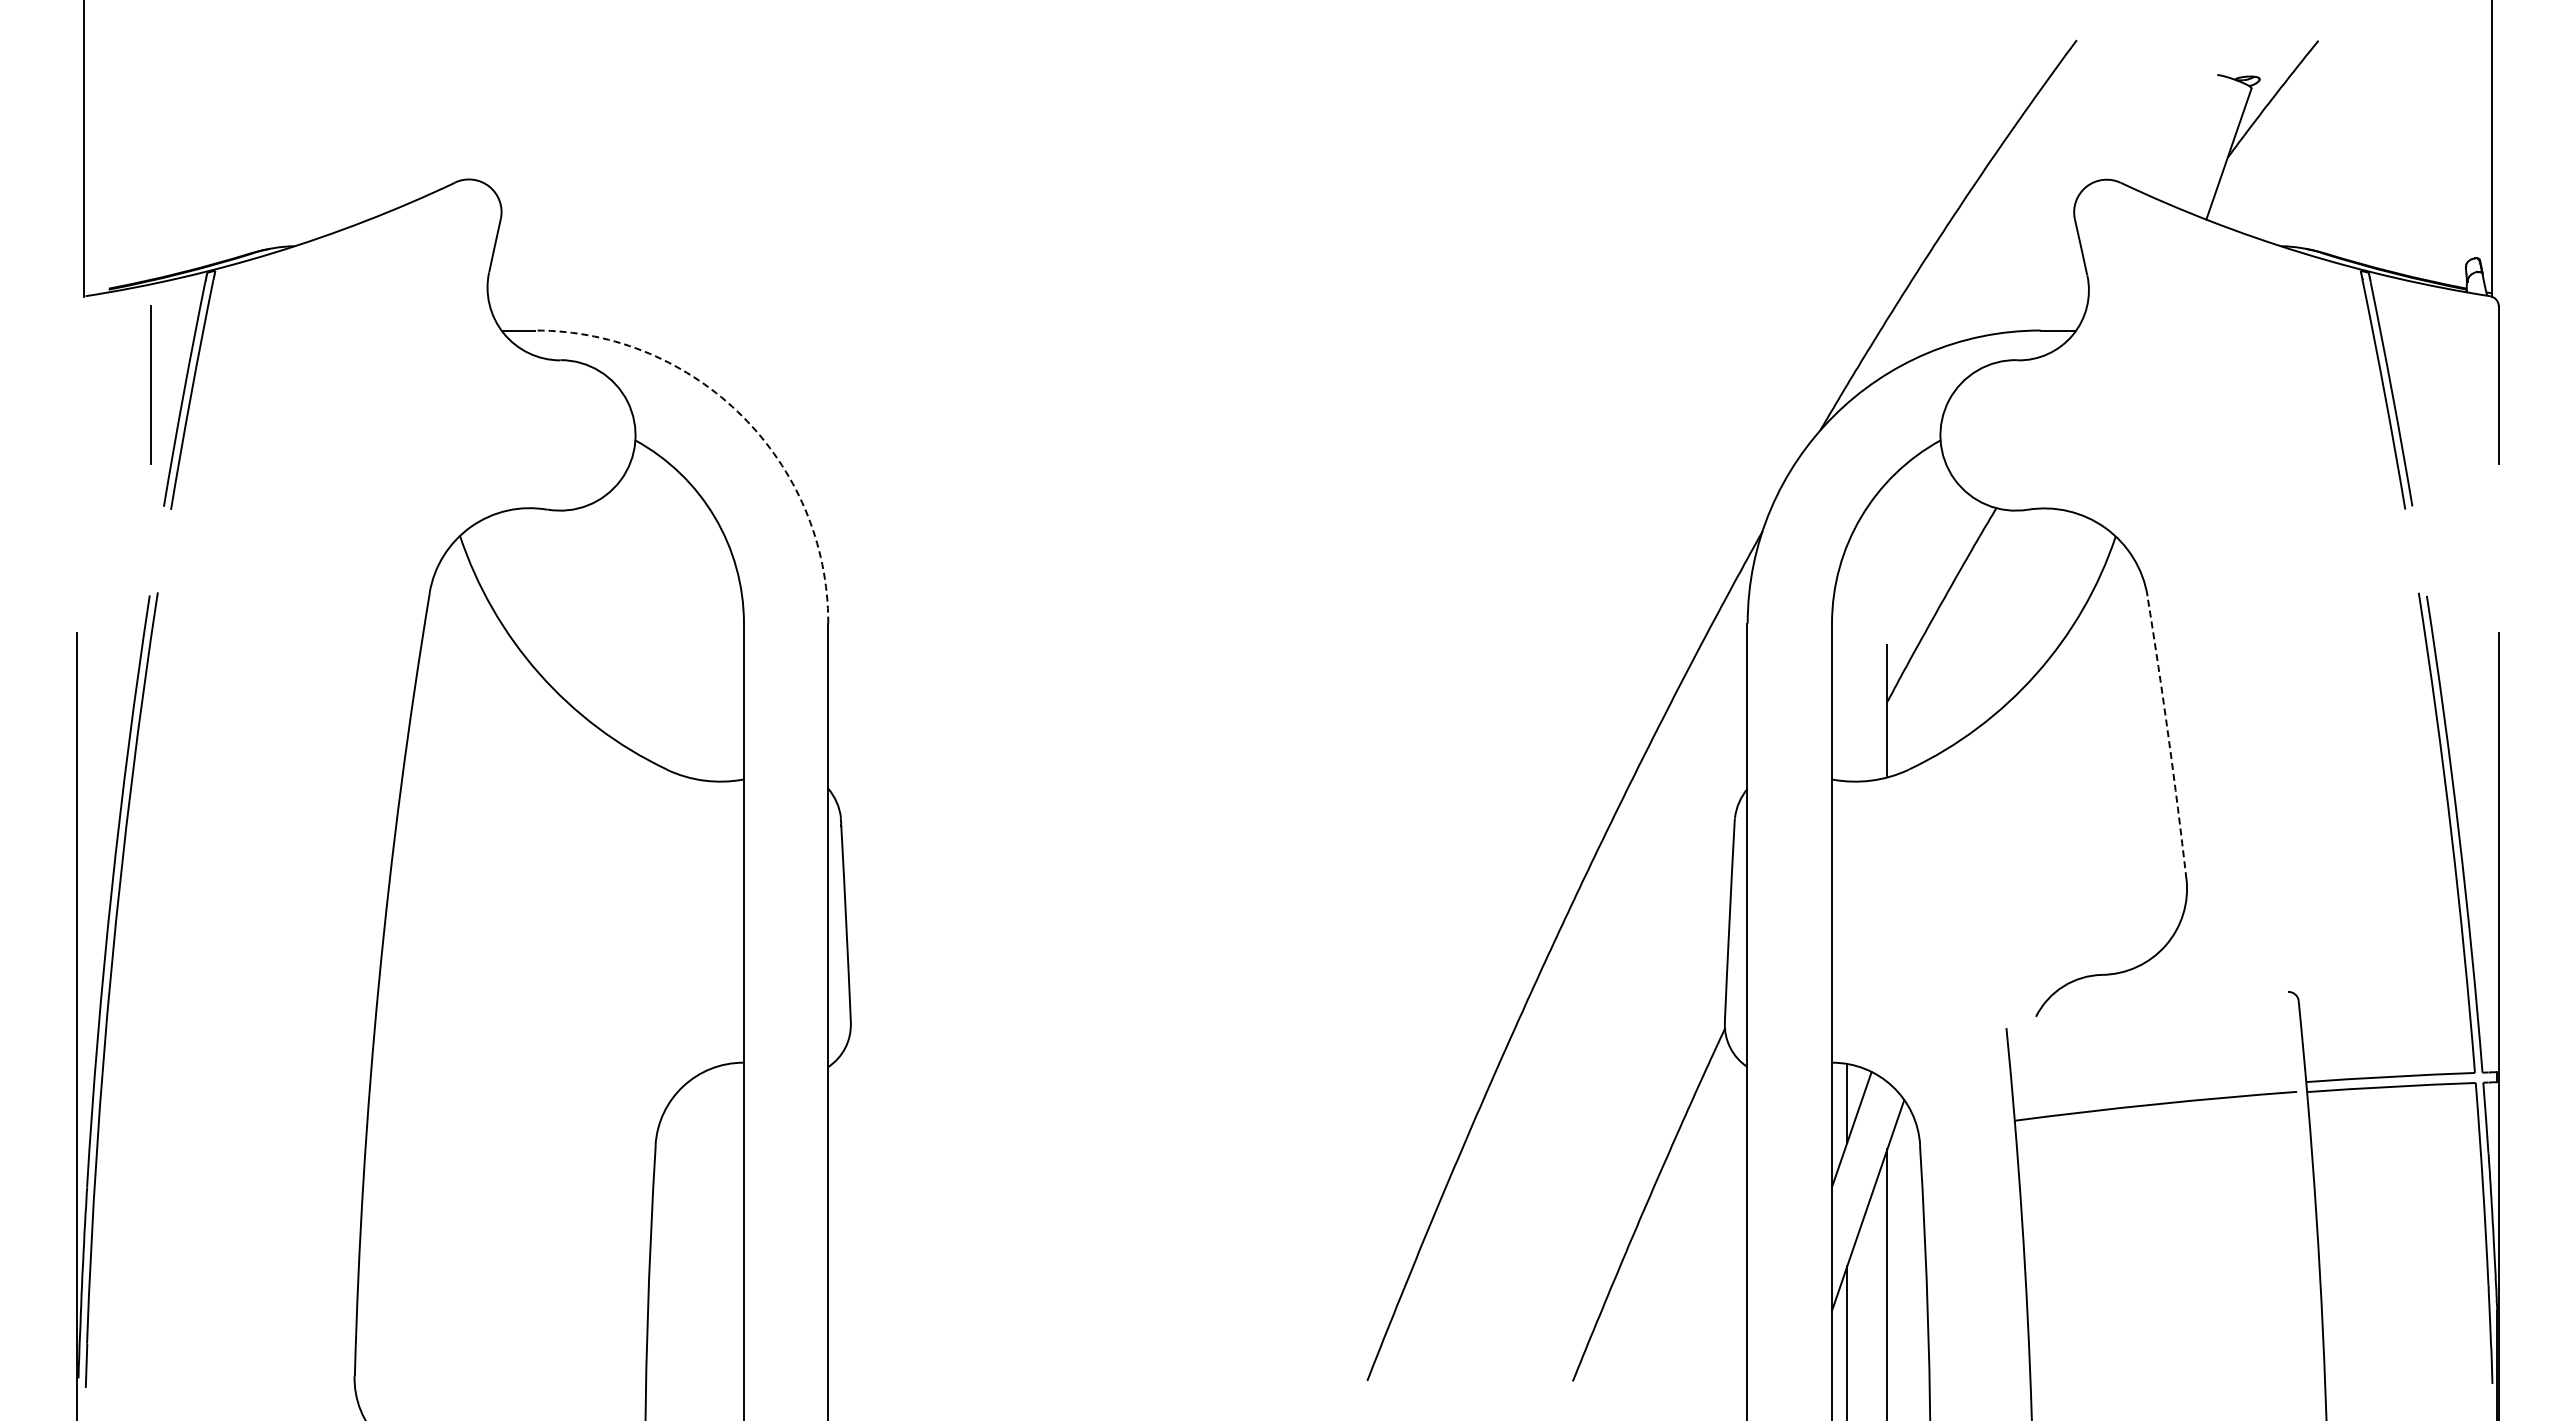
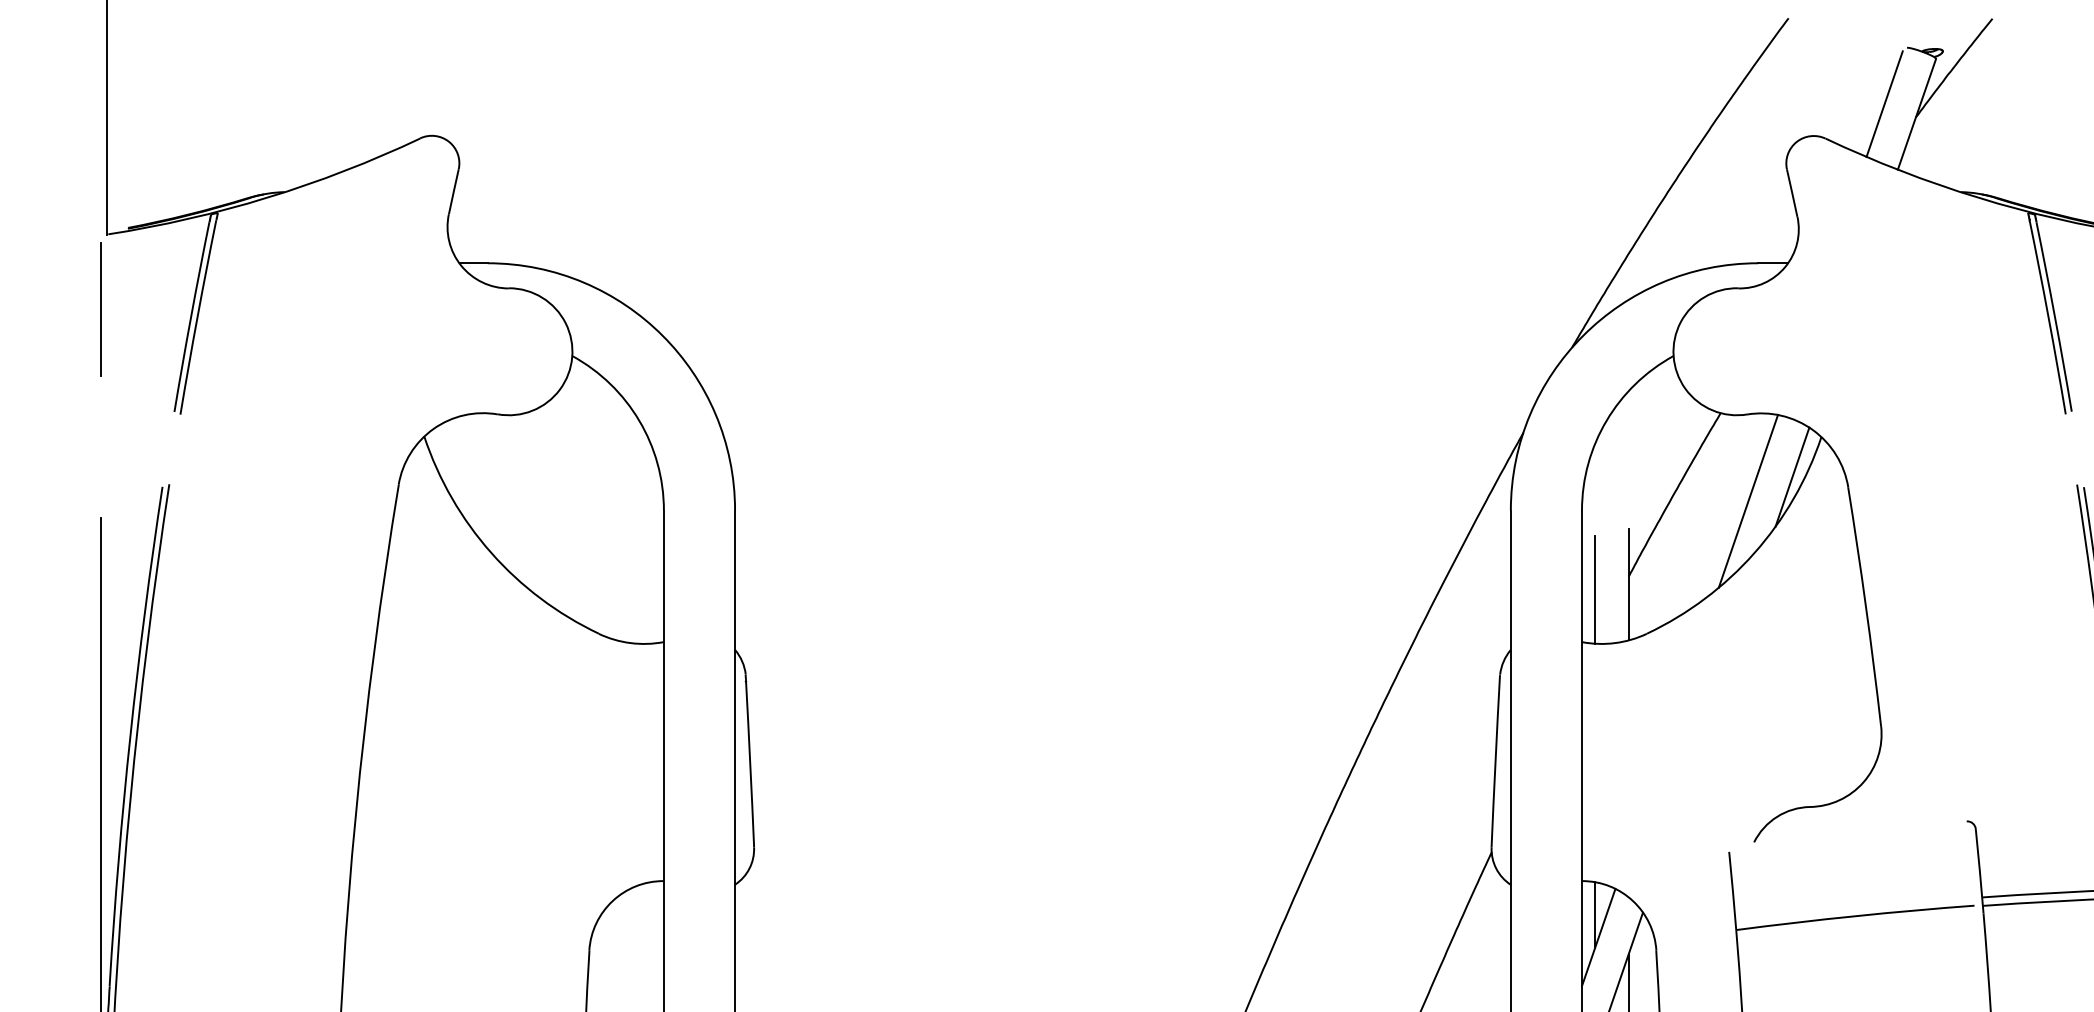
line: (2190, 141) -> (1884, 103), added
line: (150, 384) -> (100, 308), moved
arc: (742, 416) -> (662, 335), dashed -> solid
line: (2081, 583) -> (1792, 476), added
line: (2029, 612) -> (1748, 501), added
line: (1847, 717) -> (1595, 589), added
arc: (2168, 737) -> (1865, 606), dashed -> solid

